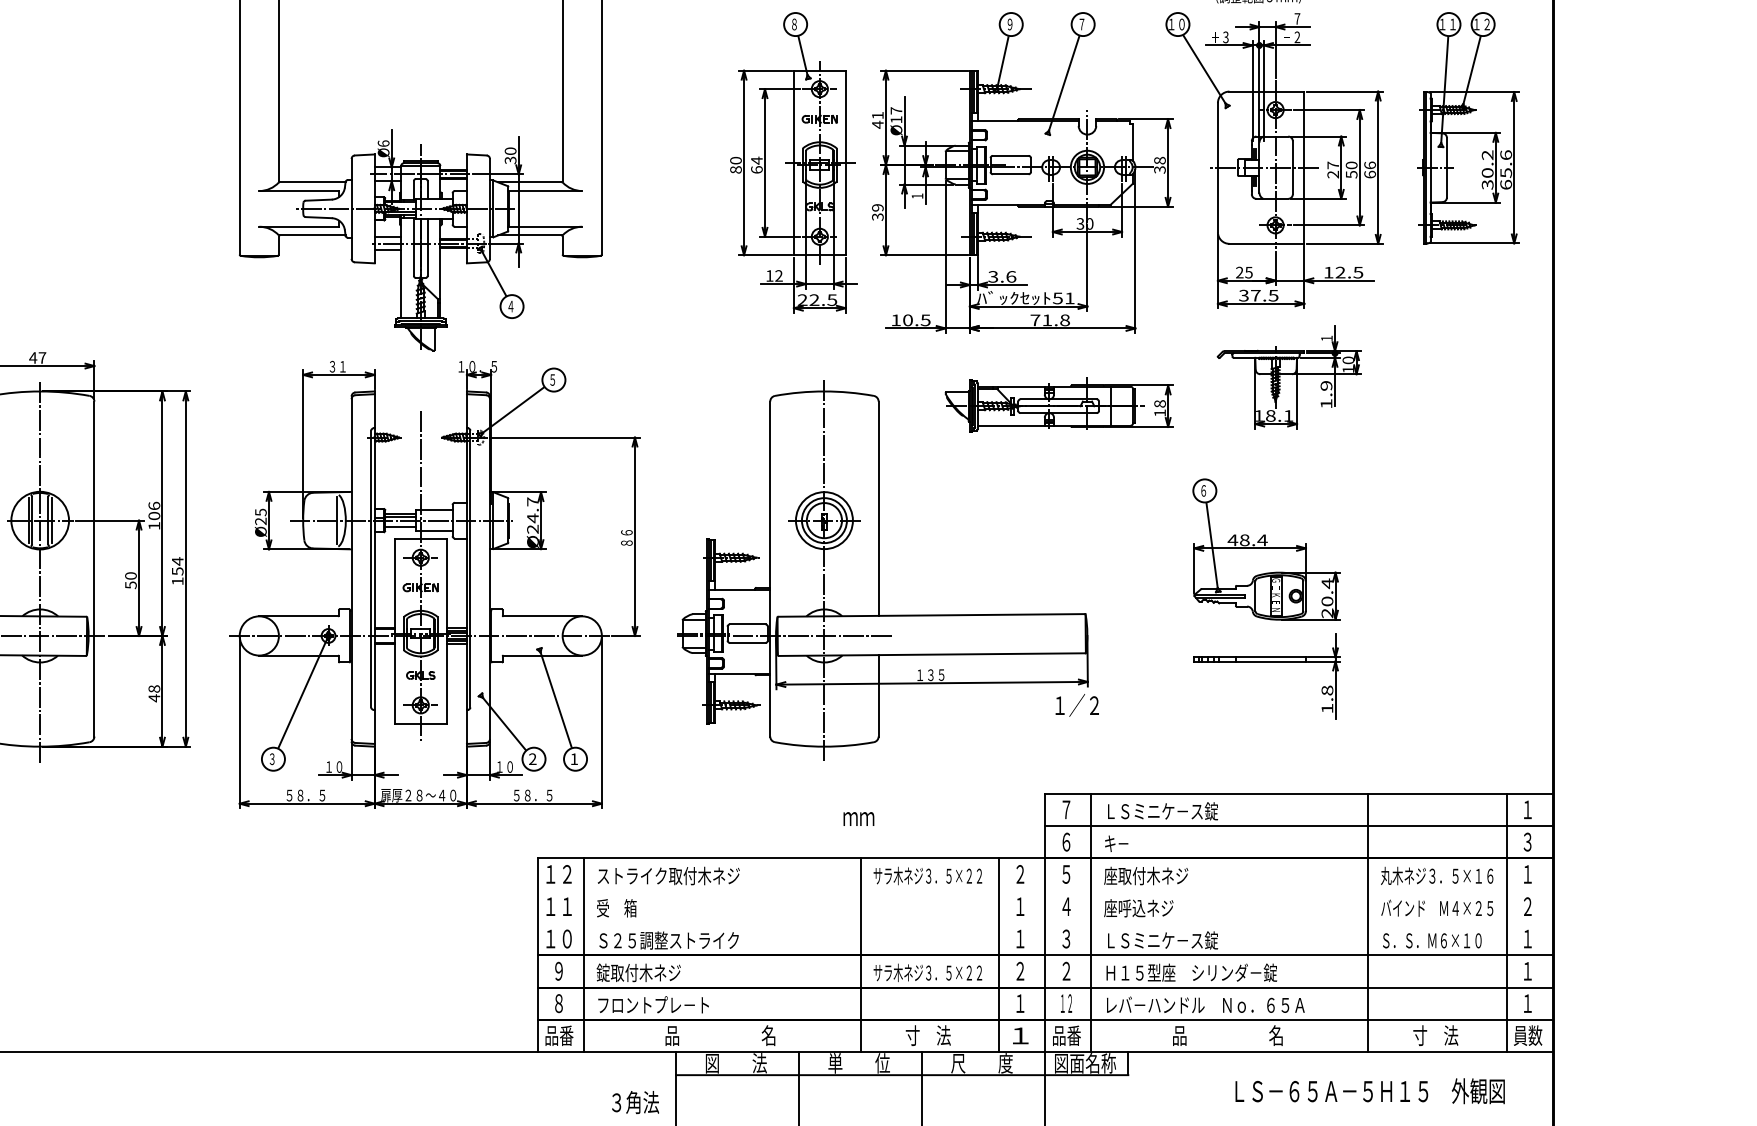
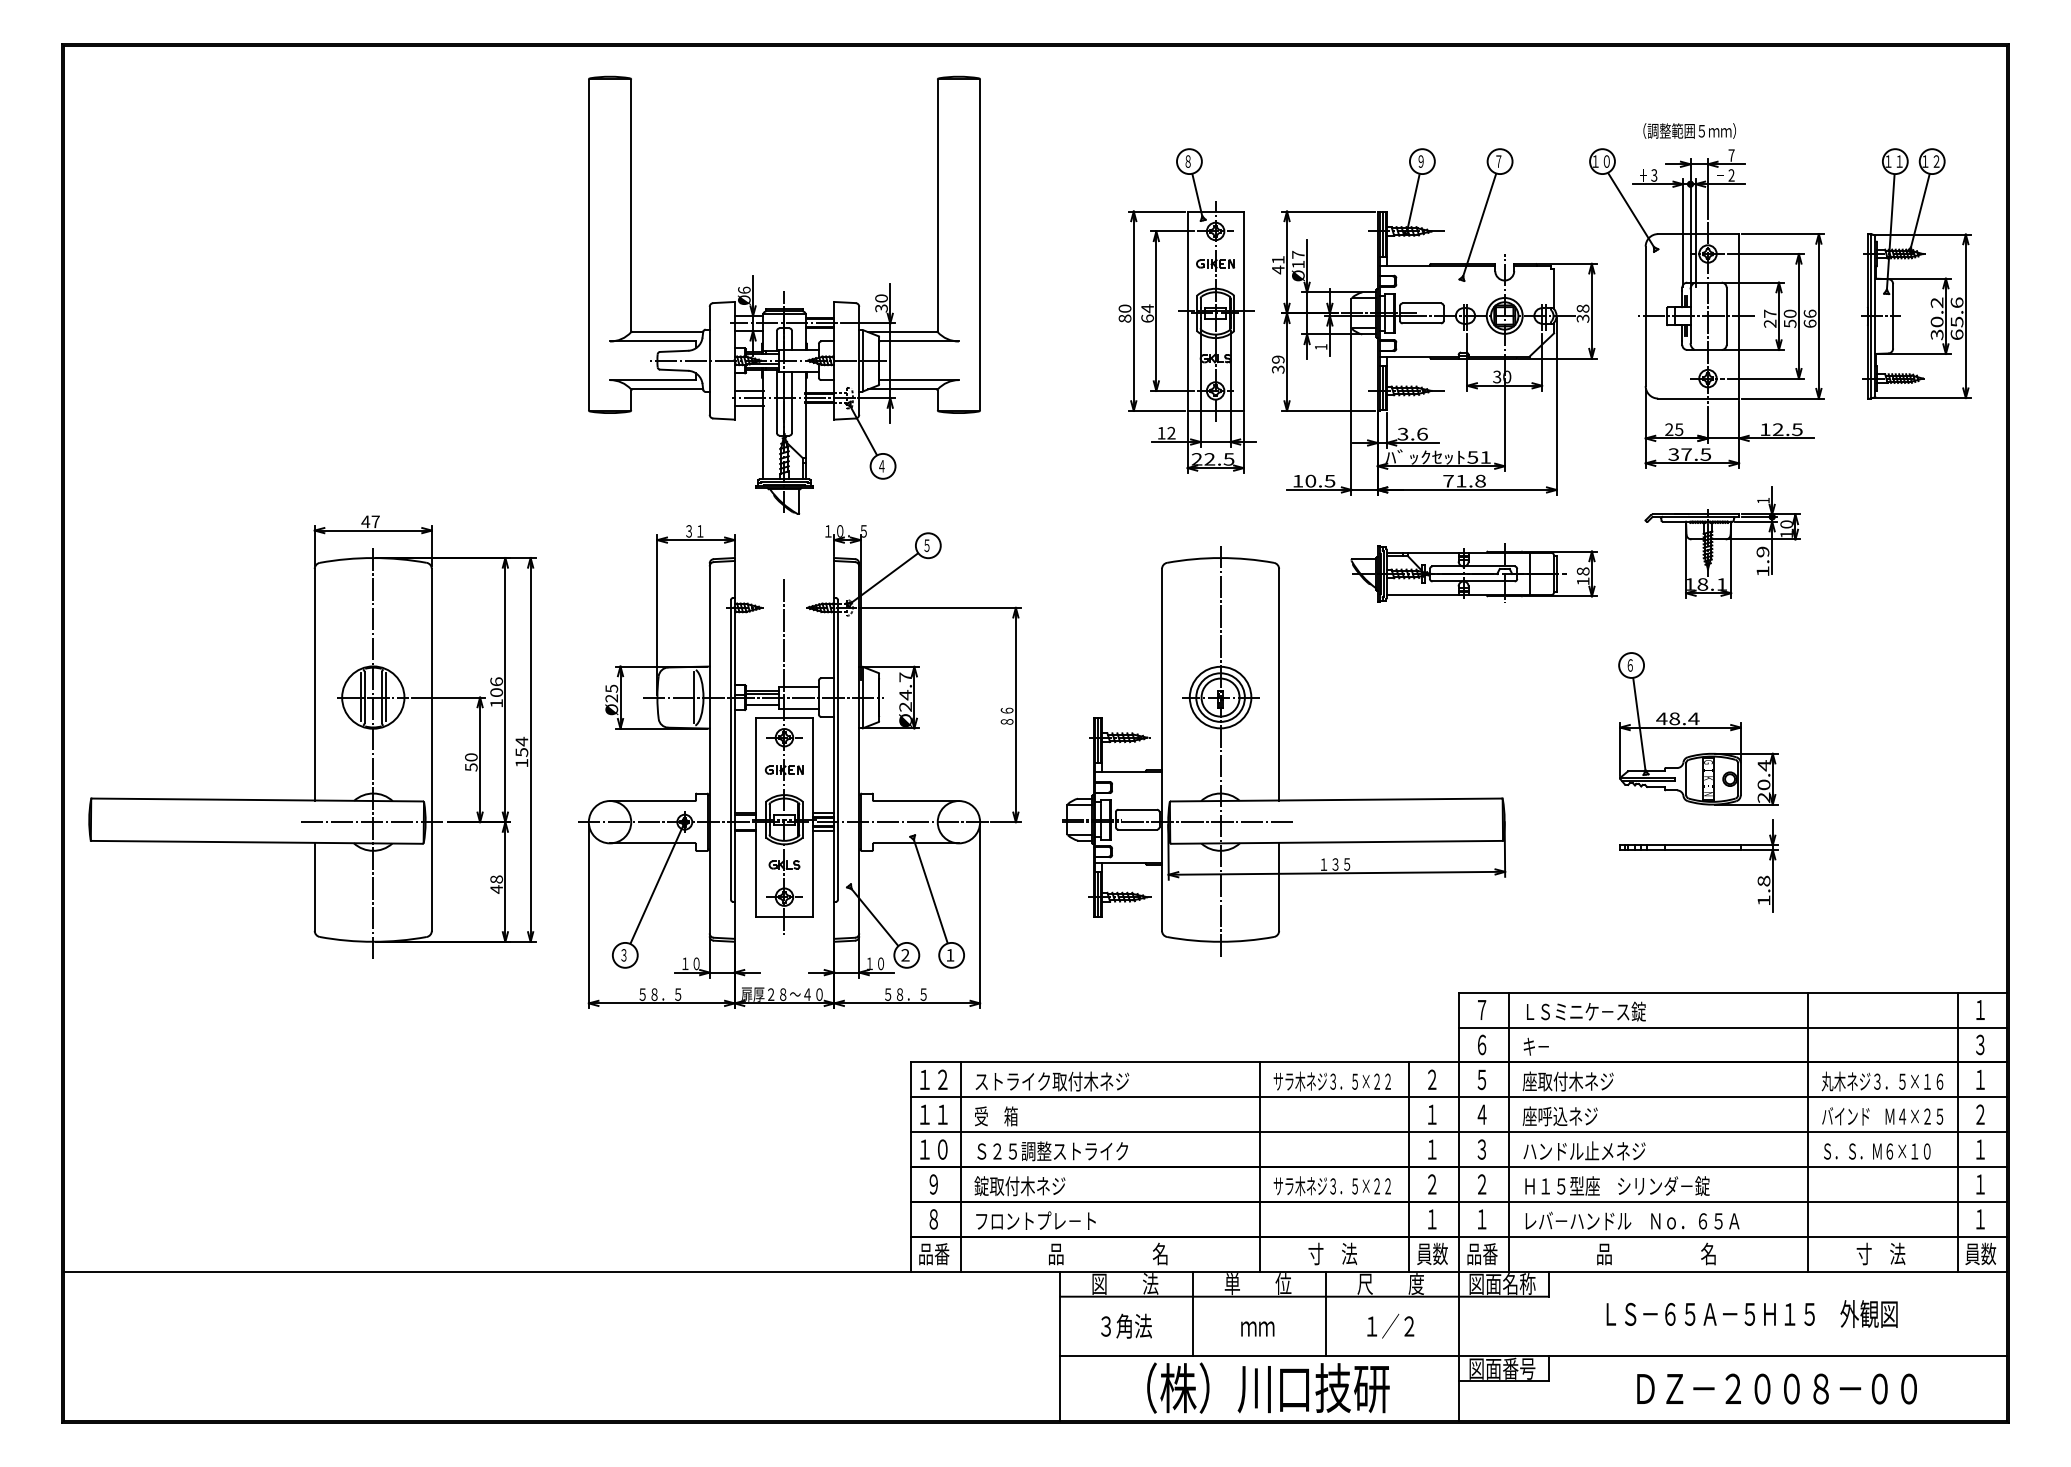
text: (1077, 704) -> (1390, 1325), moved
text: (858, 818) -> (1257, 1328), moved
line: (1044, 890) -> (1458, 1097), added
line: (1044, 923) -> (1458, 1132), added
text: (1161, 940) -> (1584, 1151), ＬＳミニケ－ス錠 -> ハンドル止メネジ
text: (1066, 1003) -> (1482, 1219), １２ -> １
text: (1020, 1035) -> (1432, 1253), １ -> 員数
text: (1369, 1090) -> (1751, 1313), moved
text: (635, 1101) -> (1126, 1325), moved

